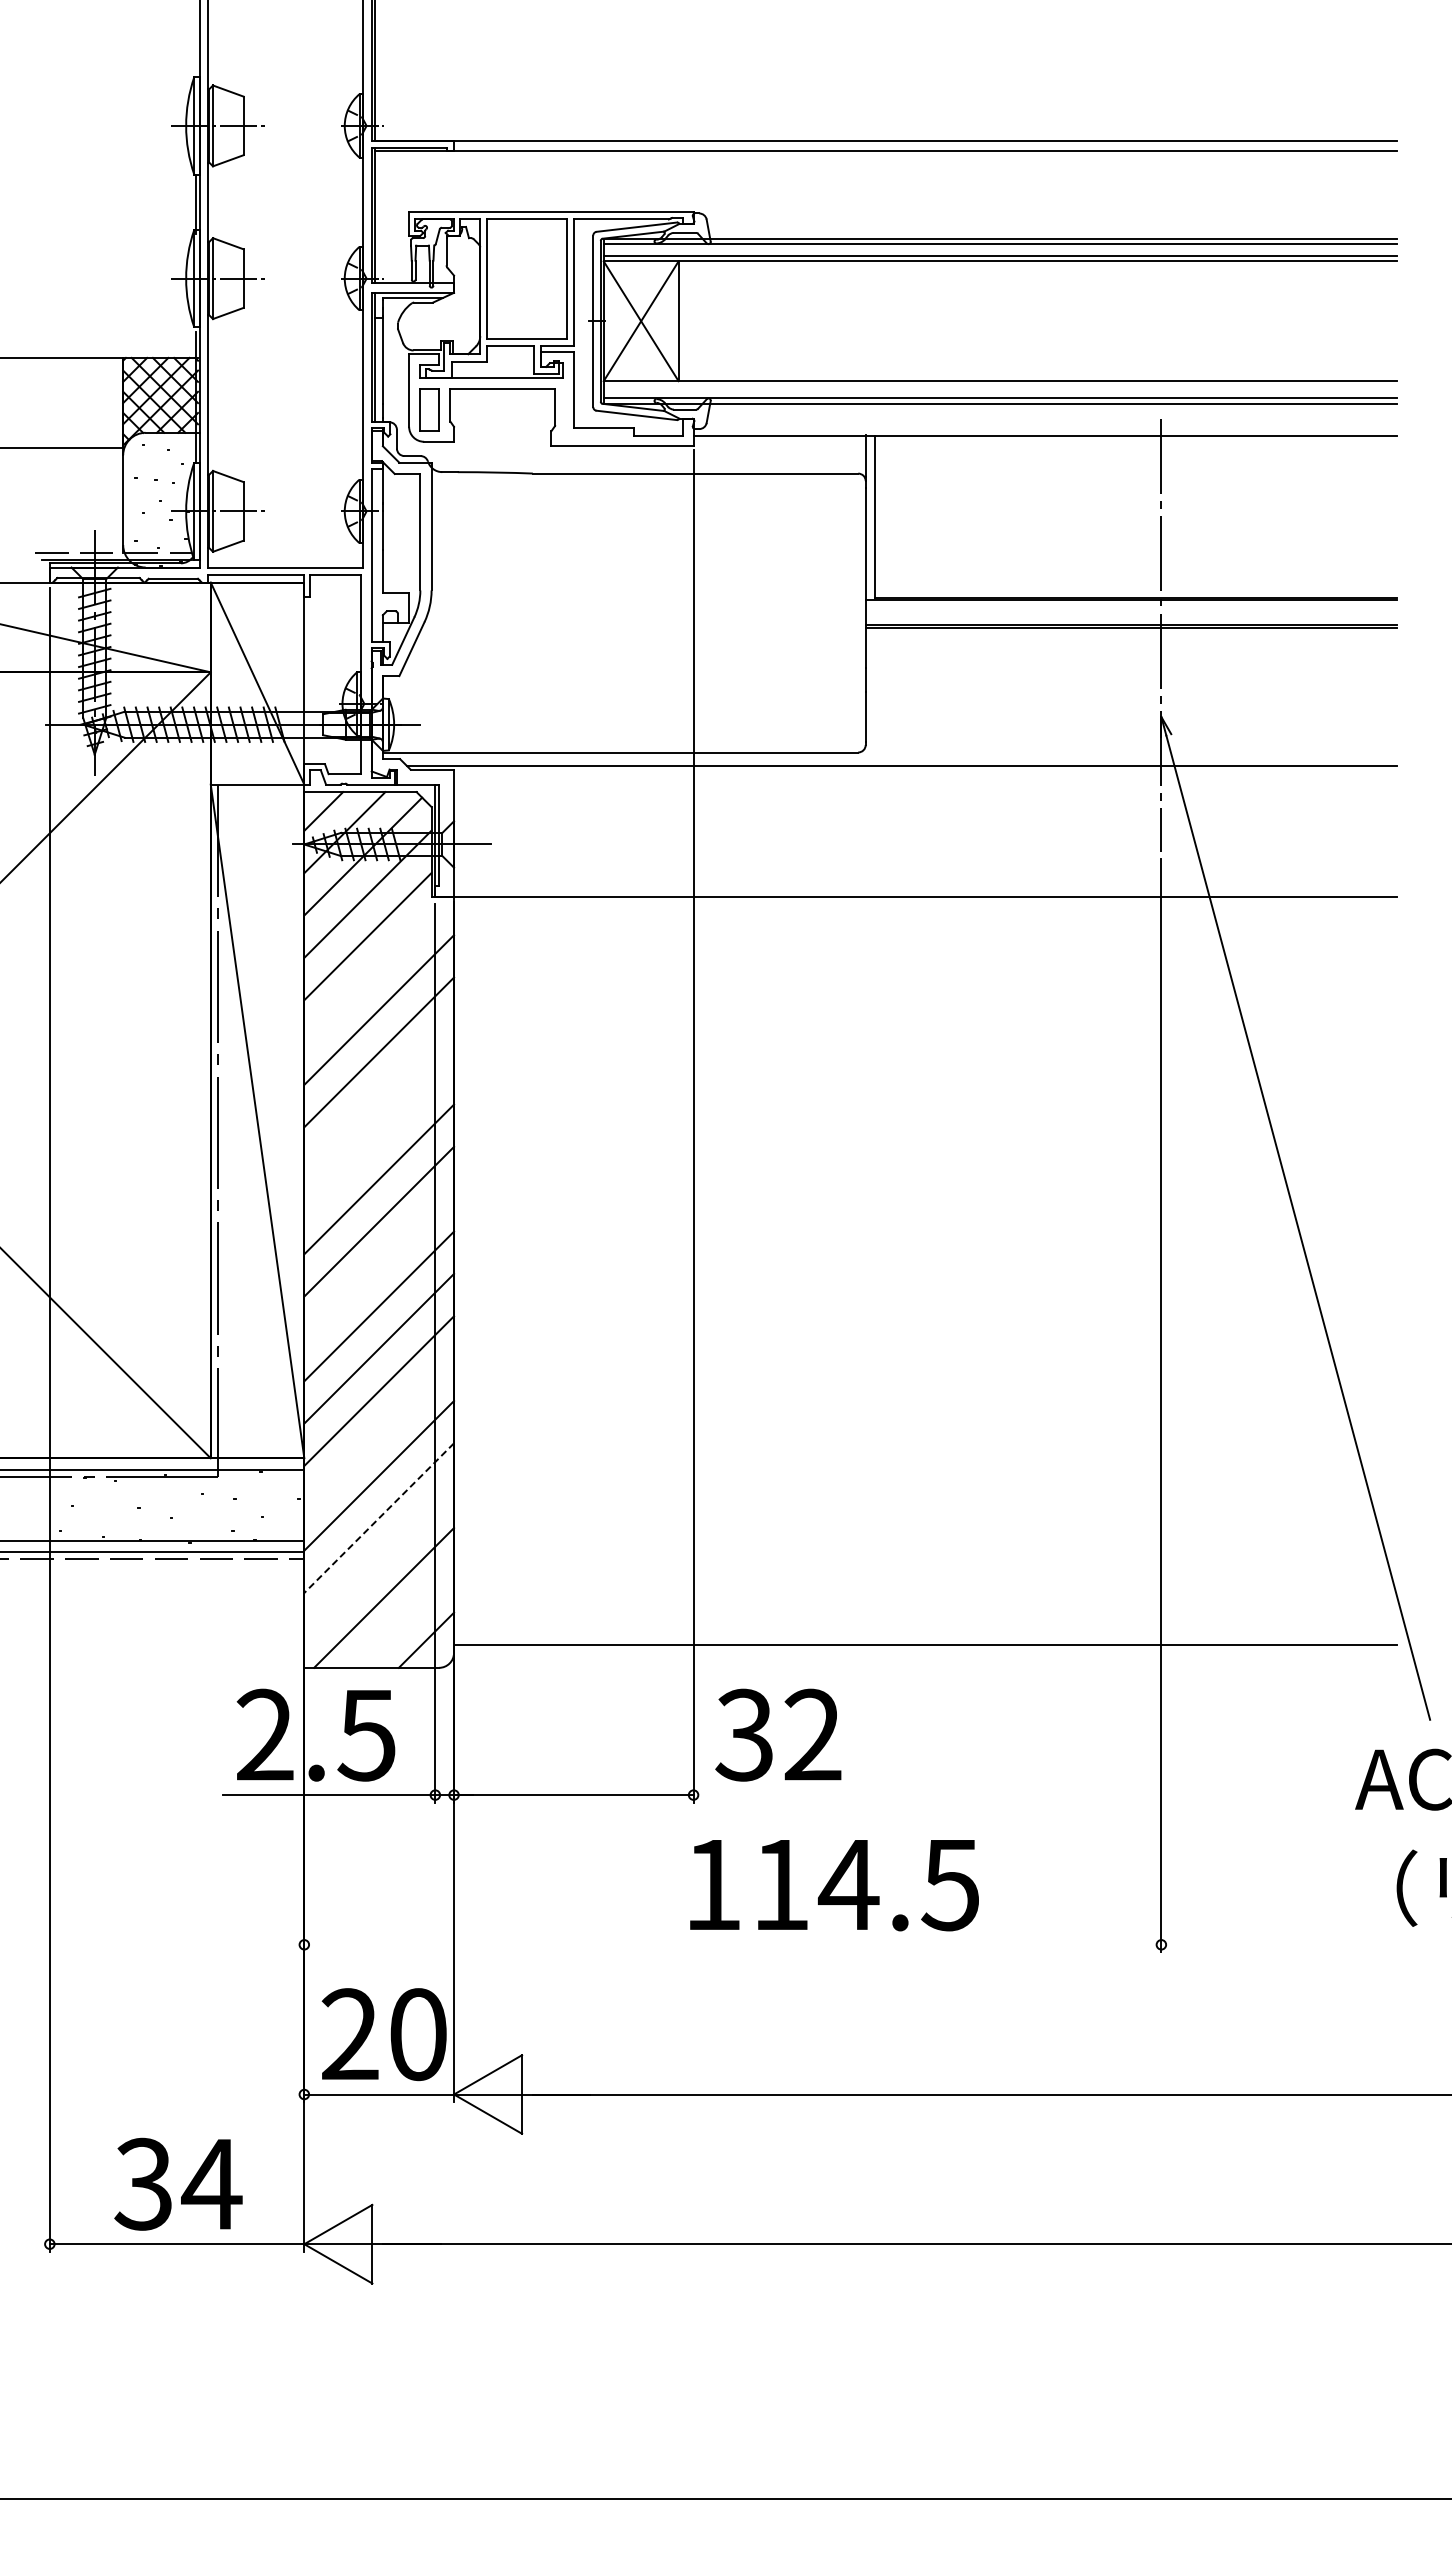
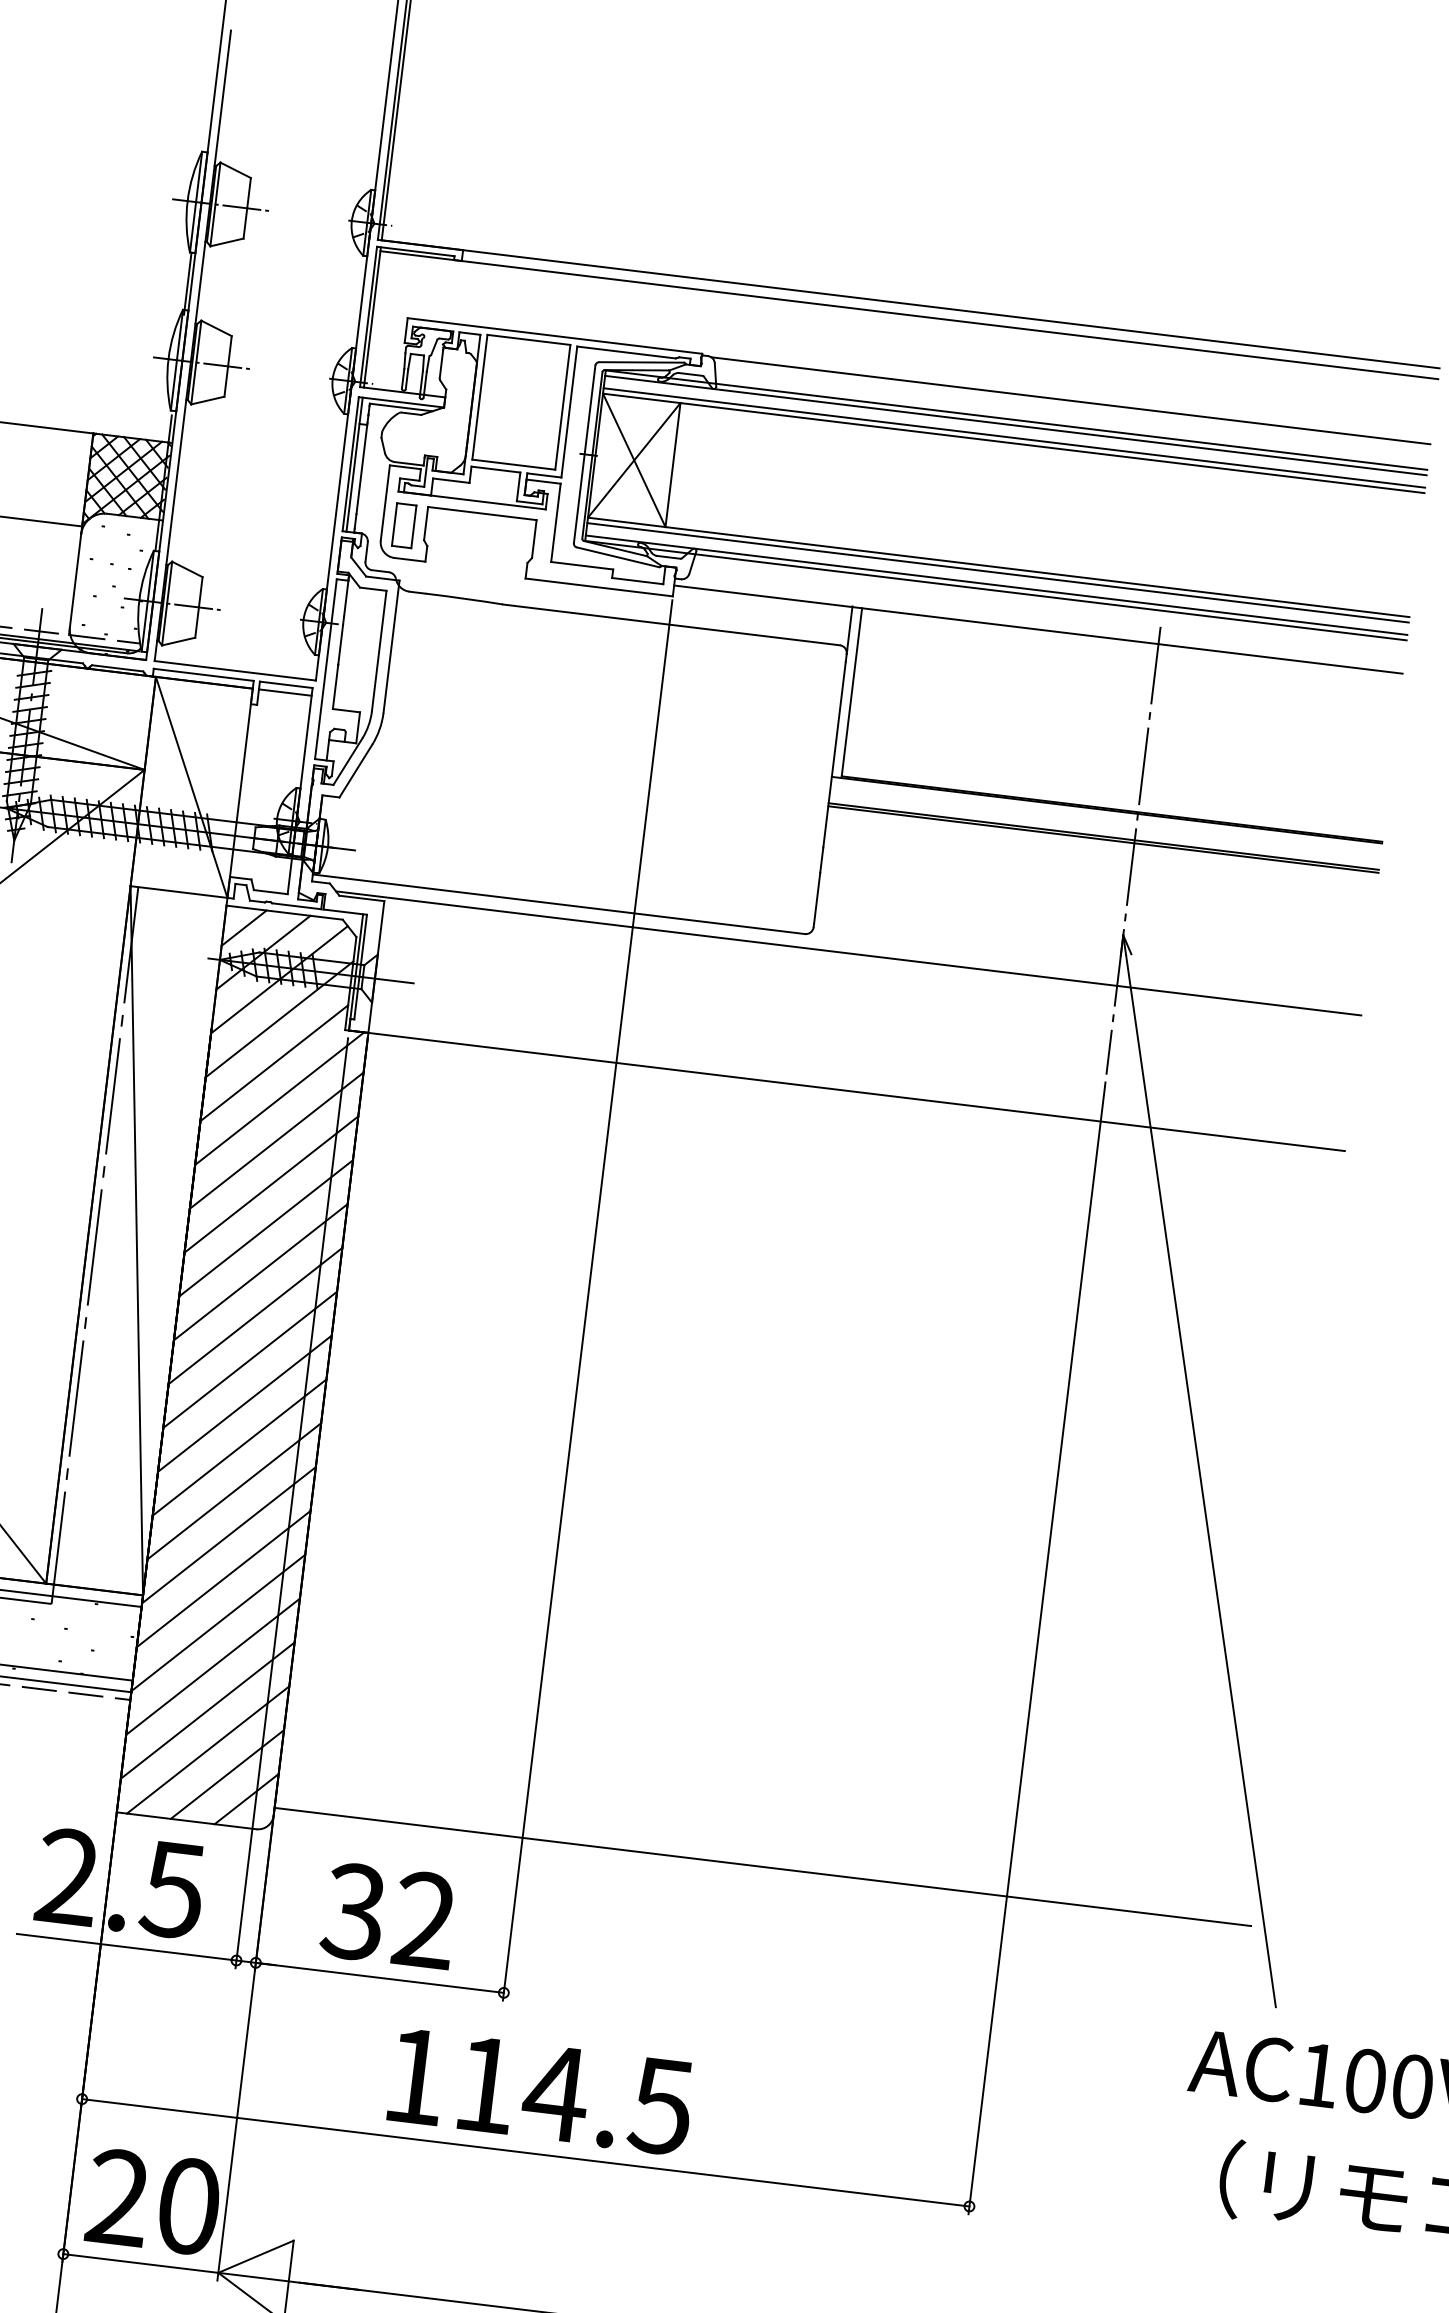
line: (1049, 214) -> (1070, 400), added
line: (1000, 386) -> (998, 572), added
line: (335, 582) -> (285, 692), added
line: (377, 969) -> (280, 1098), added
line: (379, 1094) -> (266, 1228), added
line: (379, 1136) -> (261, 1271), added
line: (379, 1263) -> (245, 1403), added
line: (379, 1433) -> (223, 1579), added
line: (379, 1518) -> (213, 1667), dashed -> solid
line: (379, 1560) -> (208, 1710), added
line: (405, 1618) -> (227, 1773), added
text: (778, 1734) -> (389, 1915), moved
text: (834, 1885) -> (541, 2092), moved
line: (732, 1944) -> (525, 2152), added

